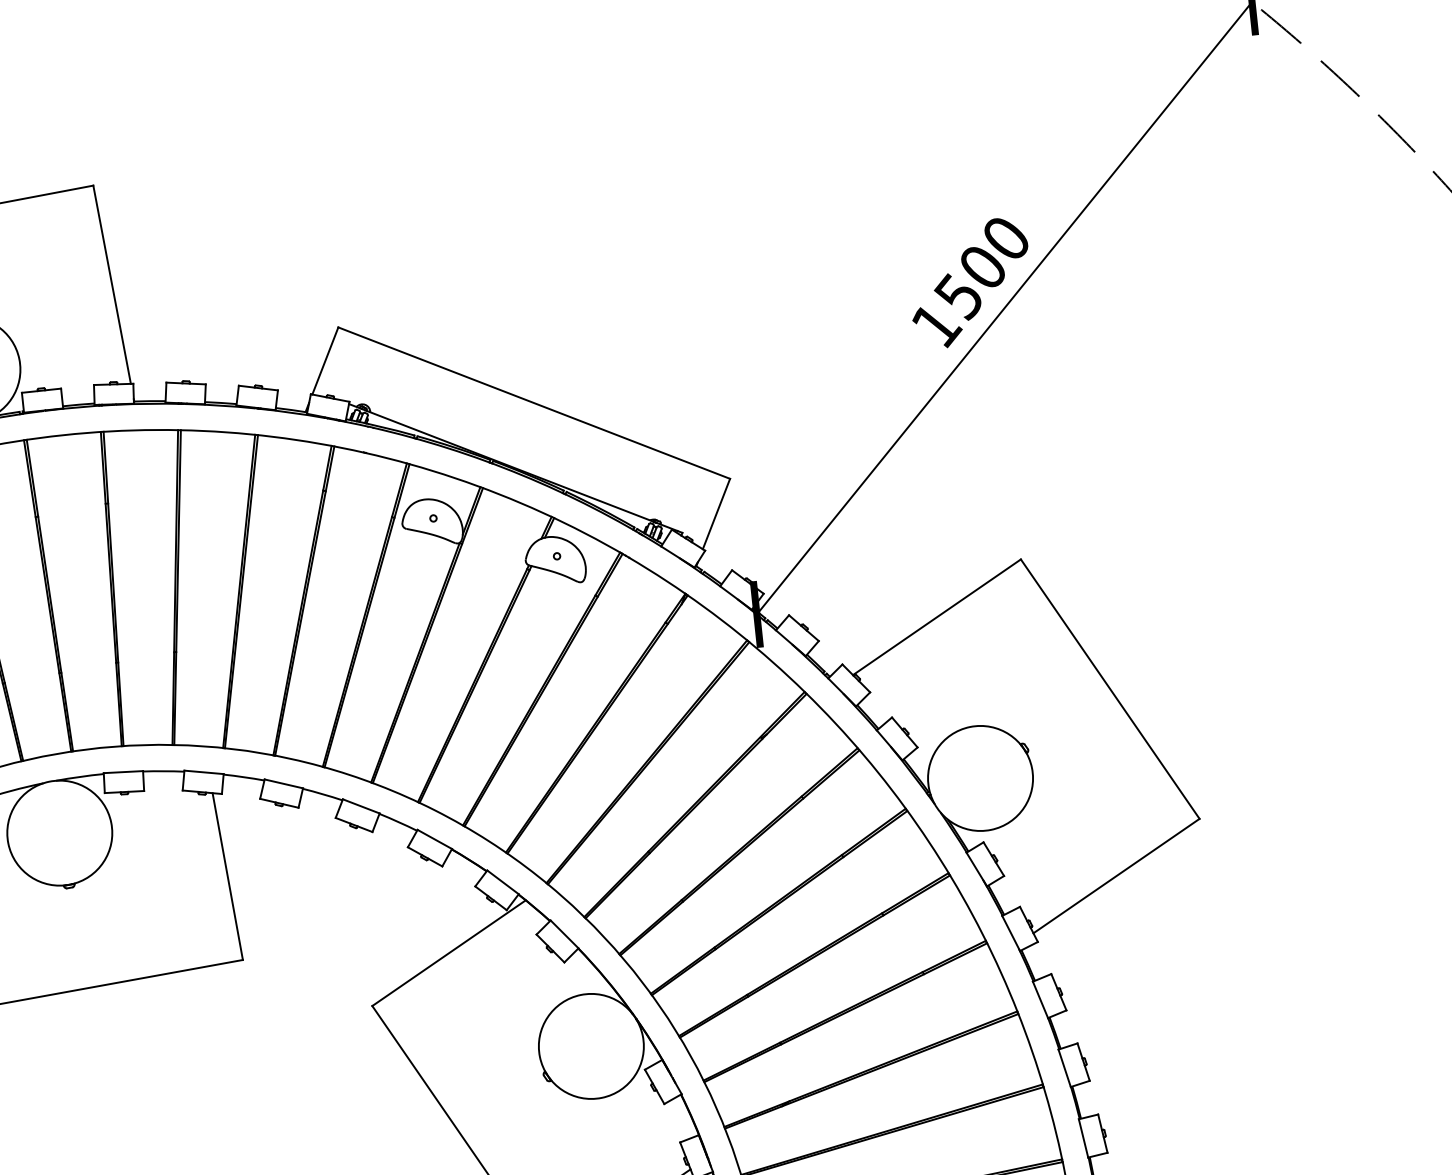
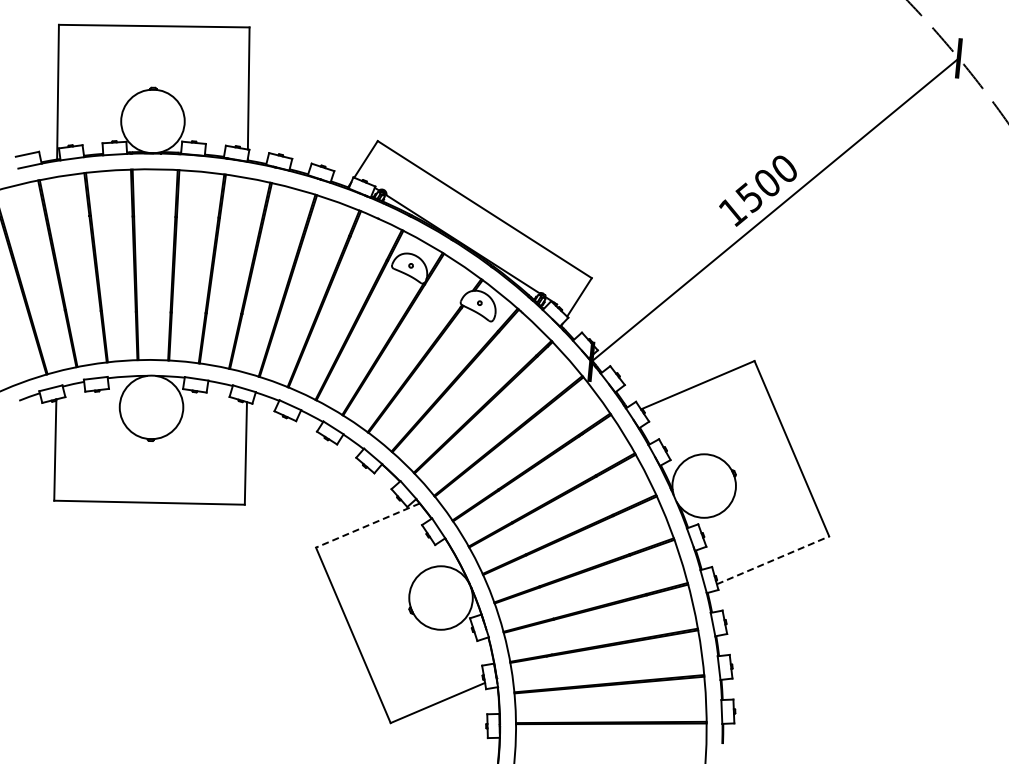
line: (1117, 876) -> (773, 560), solid -> dashed
line: (448, 953) -> (367, 525), solid -> dashed

